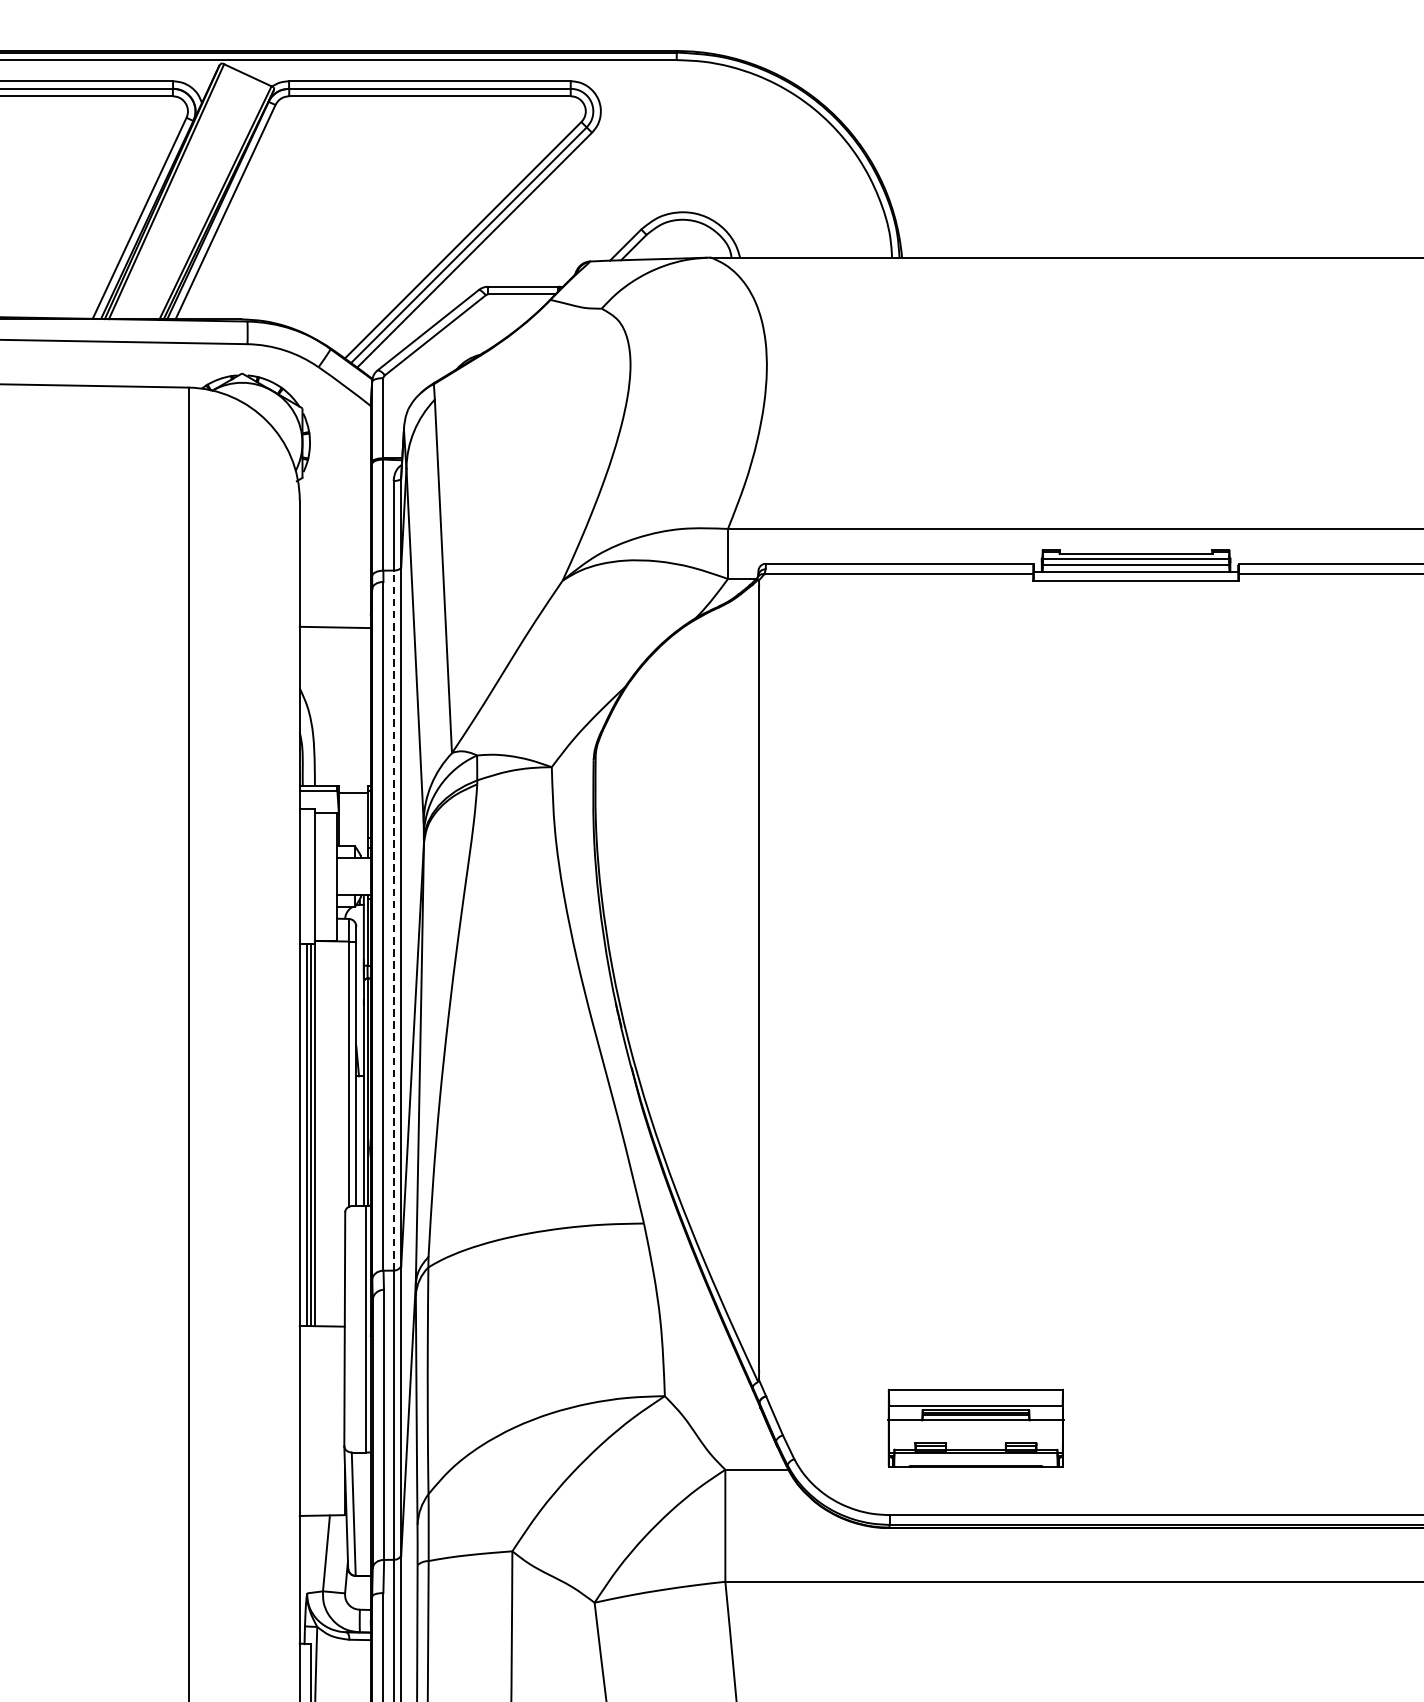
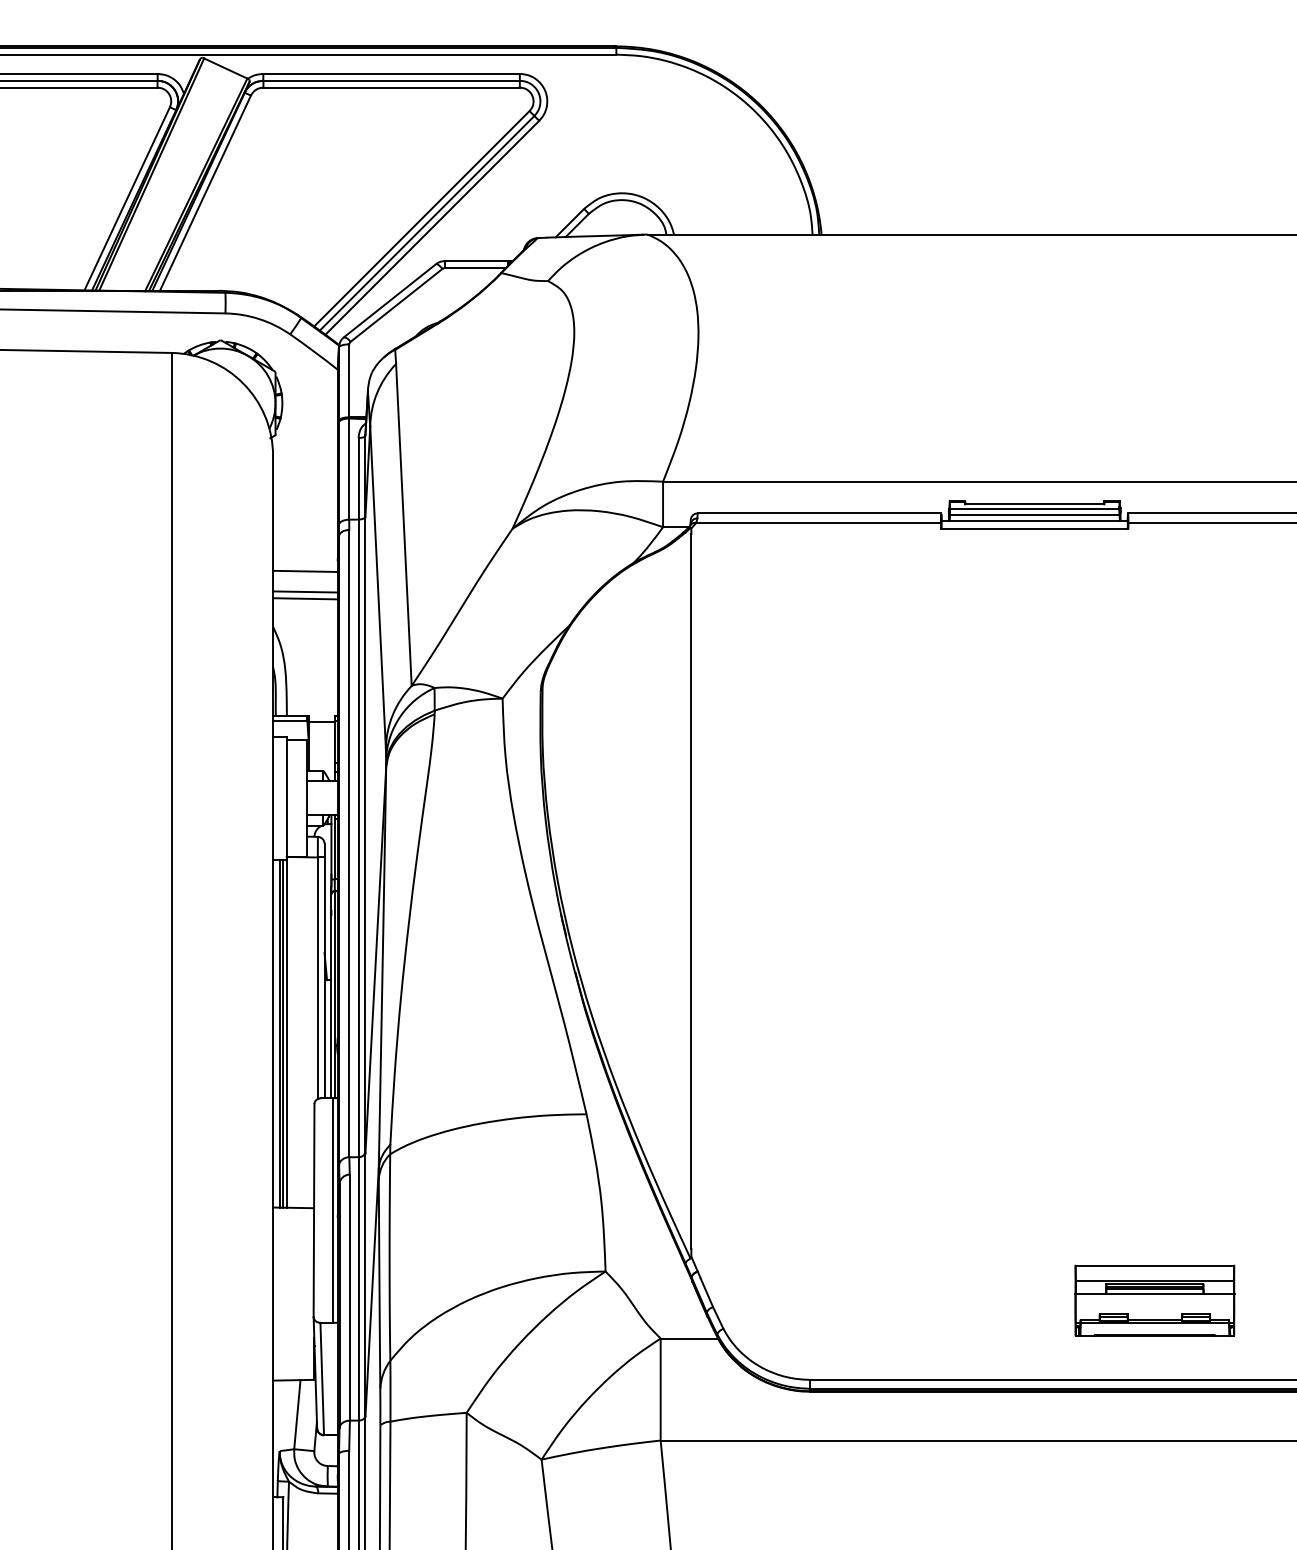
line: (335, 649) -> (305, 591), added
line: (335, 657) -> (305, 598), added
line: (393, 920) -> (358, 838), dashed -> solid
part: (975, 1427) -> (1154, 1300), moved

